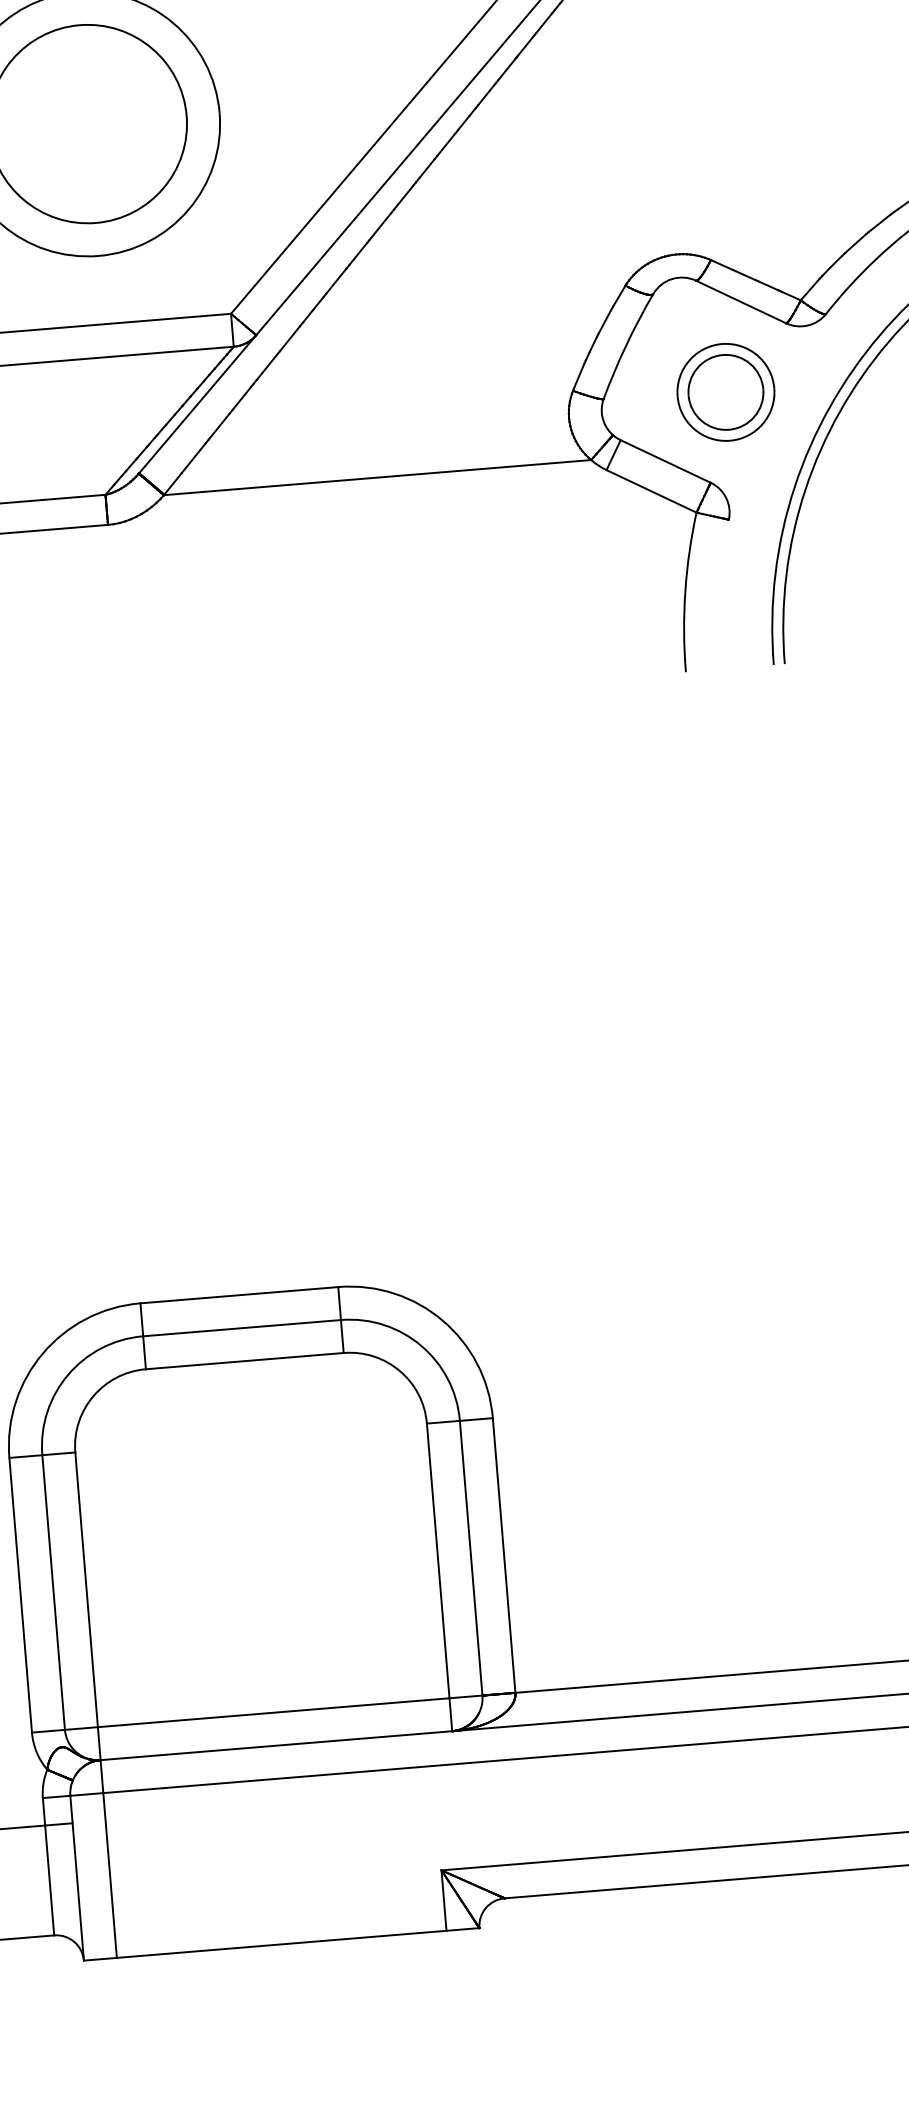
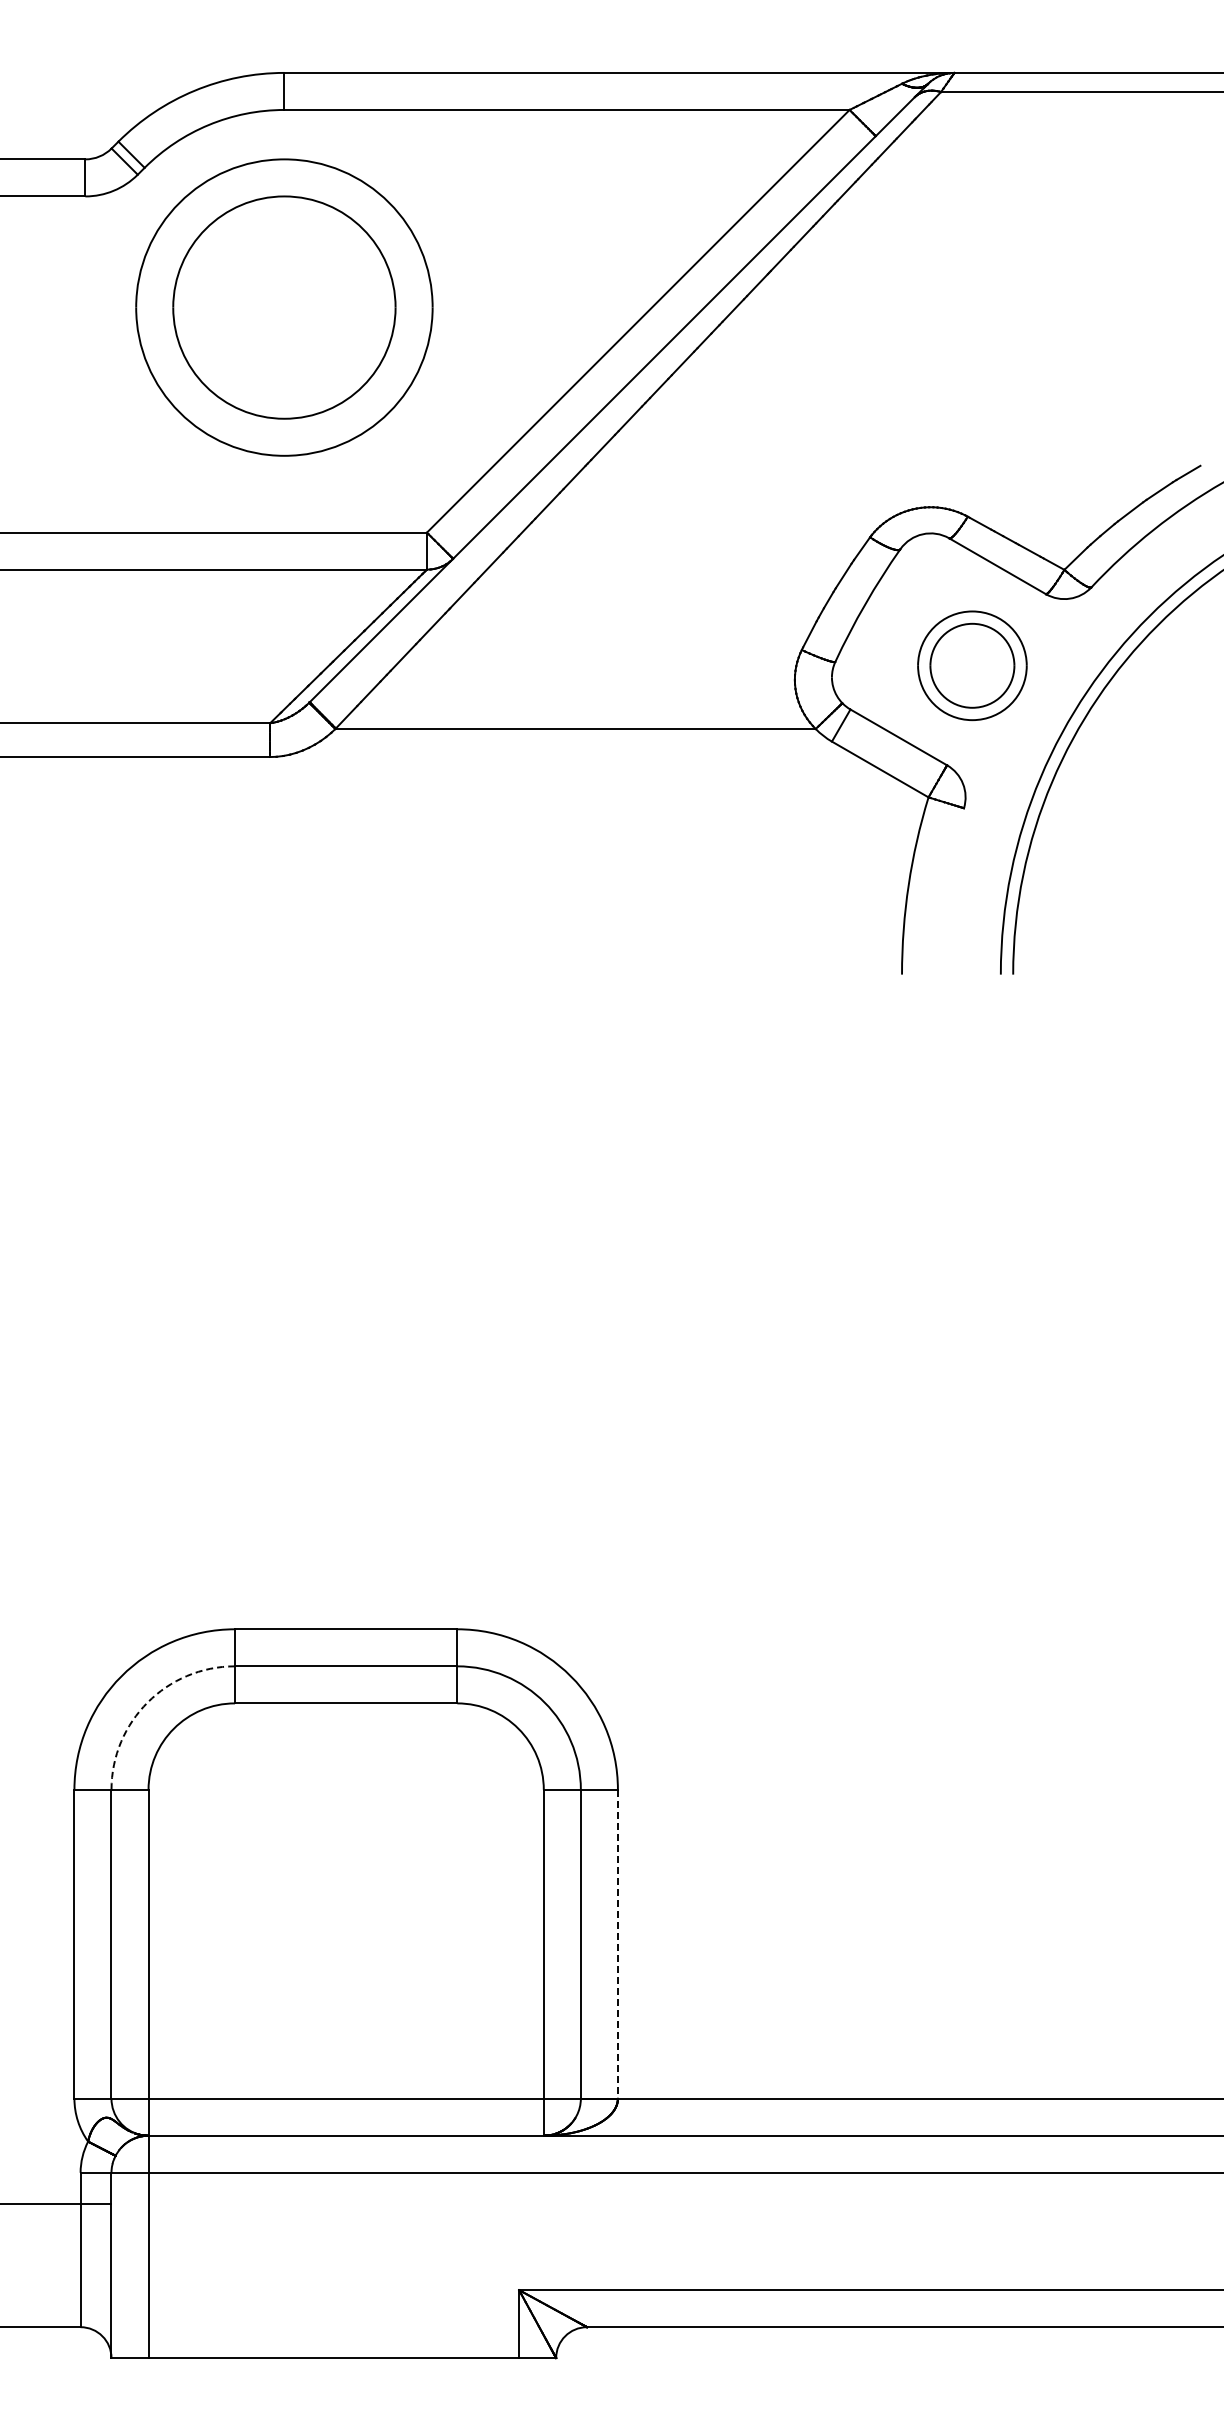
arc: (68, 1374) -> (147, 1702), solid -> dashed
line: (503, 1555) -> (617, 1944), solid -> dashed

